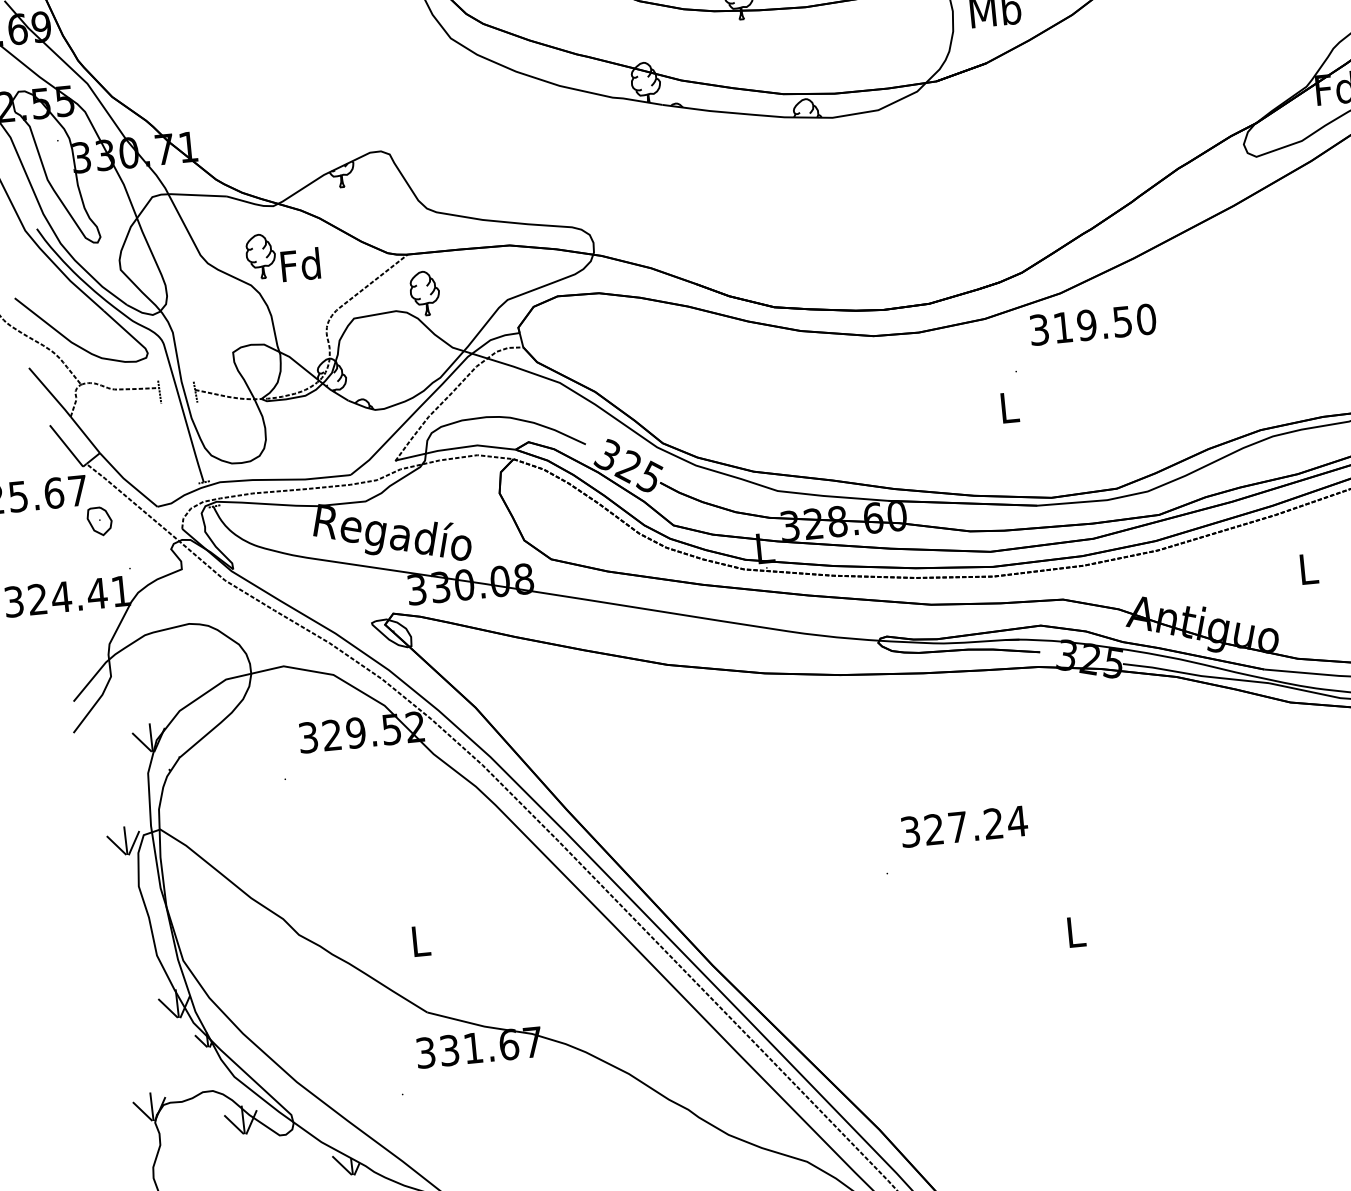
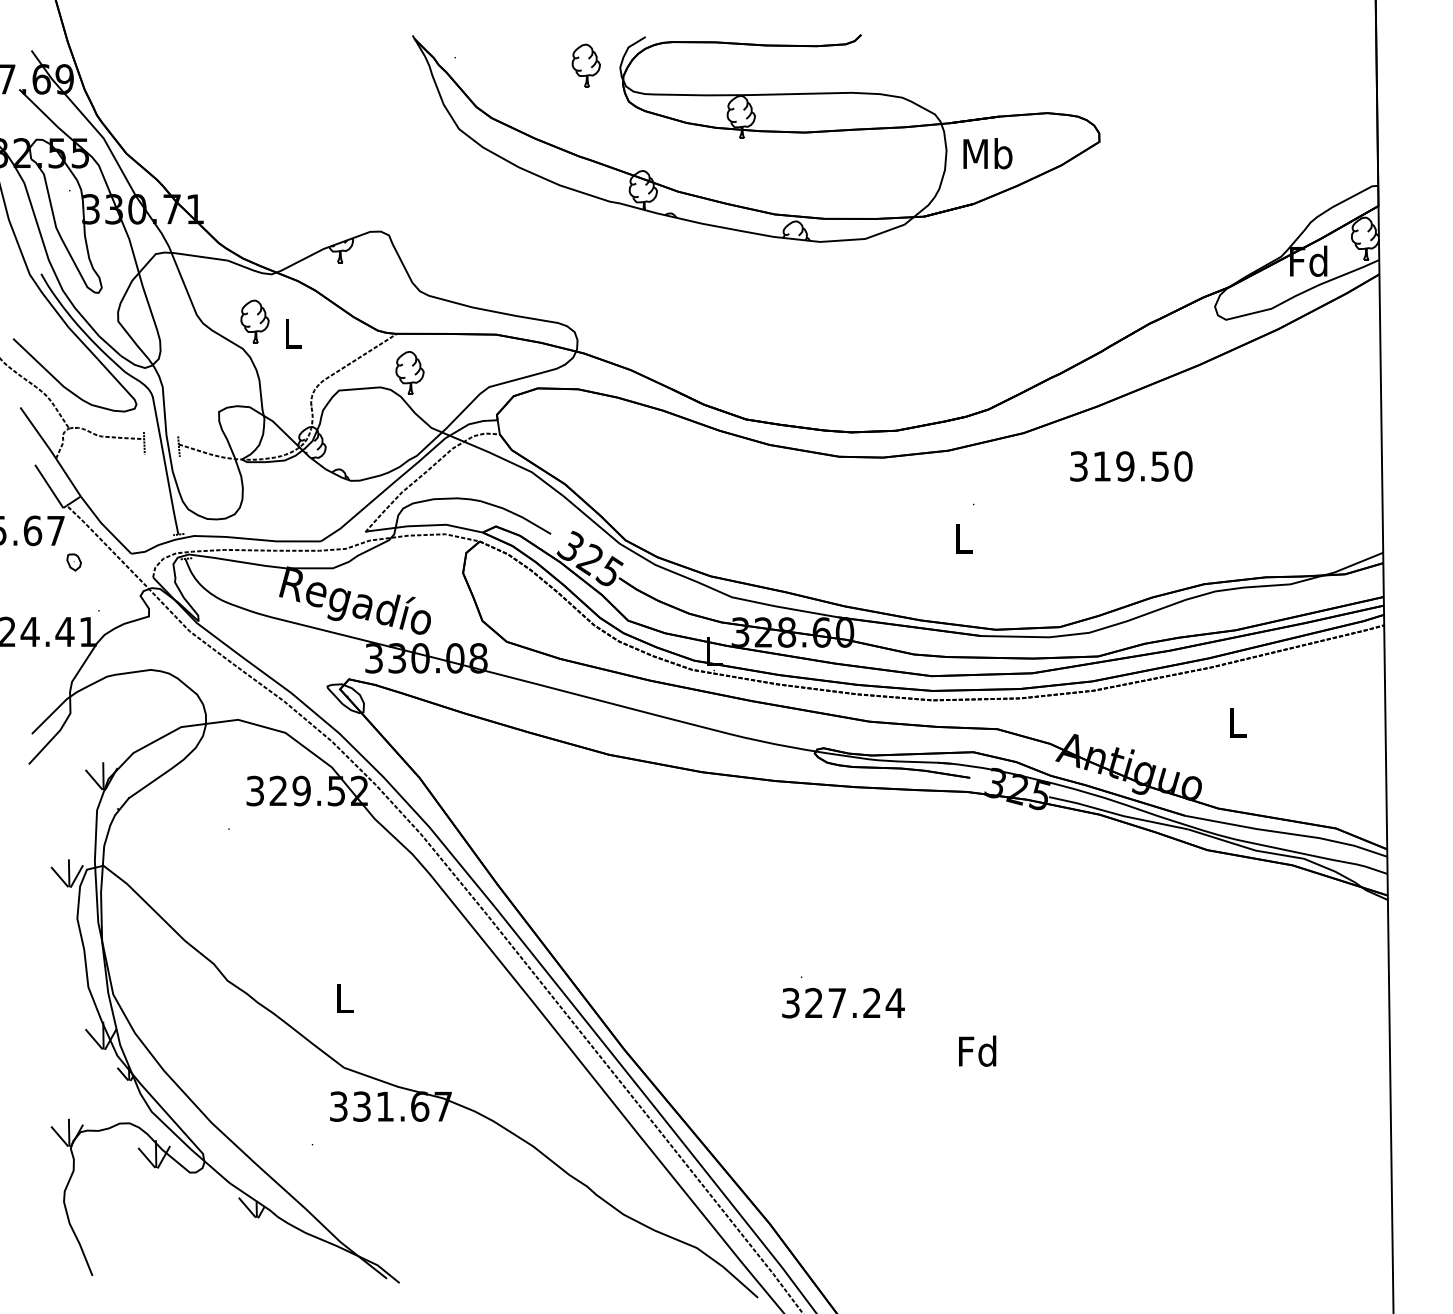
text: (300, 264) -> (292, 333), Fd -> L
text: (1093, 324) -> (1131, 466), moved
part: (99, 521) -> (73, 562), size x0.6
text: (964, 827) -> (843, 1003), moved
text: (1075, 931) -> (977, 1050), L -> Fd

